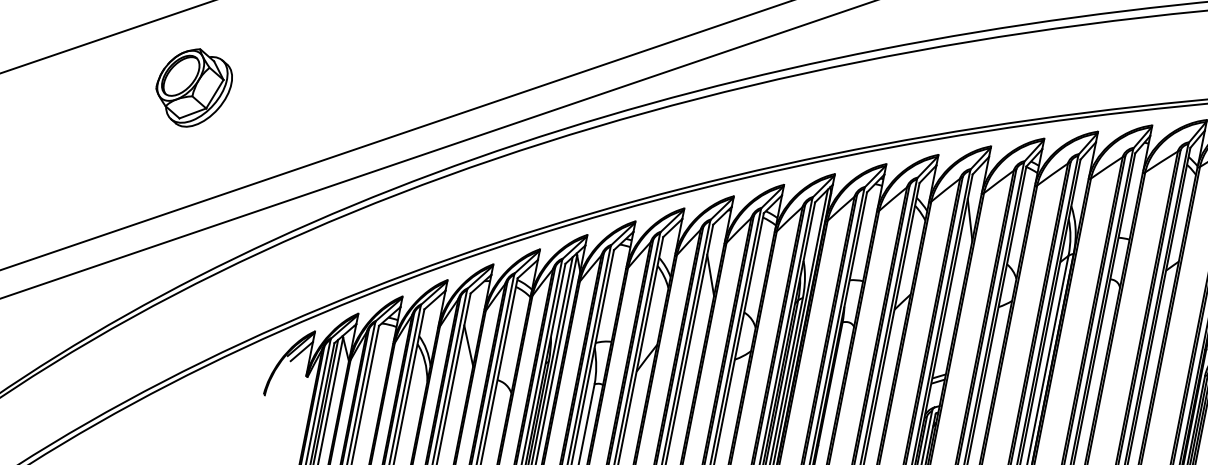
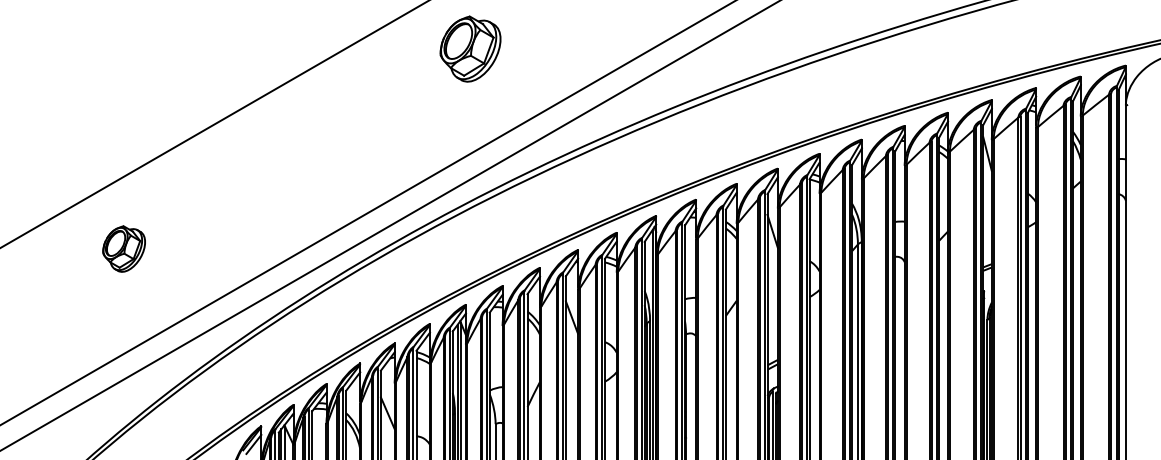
part: (192, 87) -> (123, 248), size x0.7

